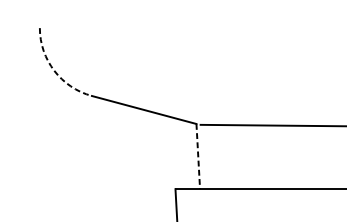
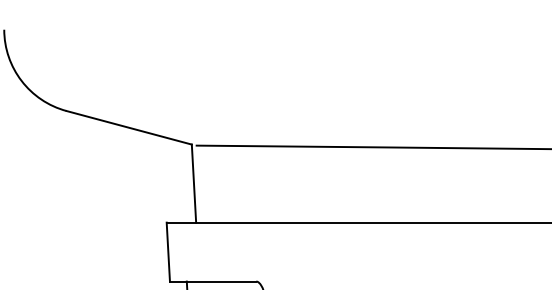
arc: (54, 70) -> (21, 80), dashed -> solid
line: (198, 157) -> (194, 184), dashed -> solid

